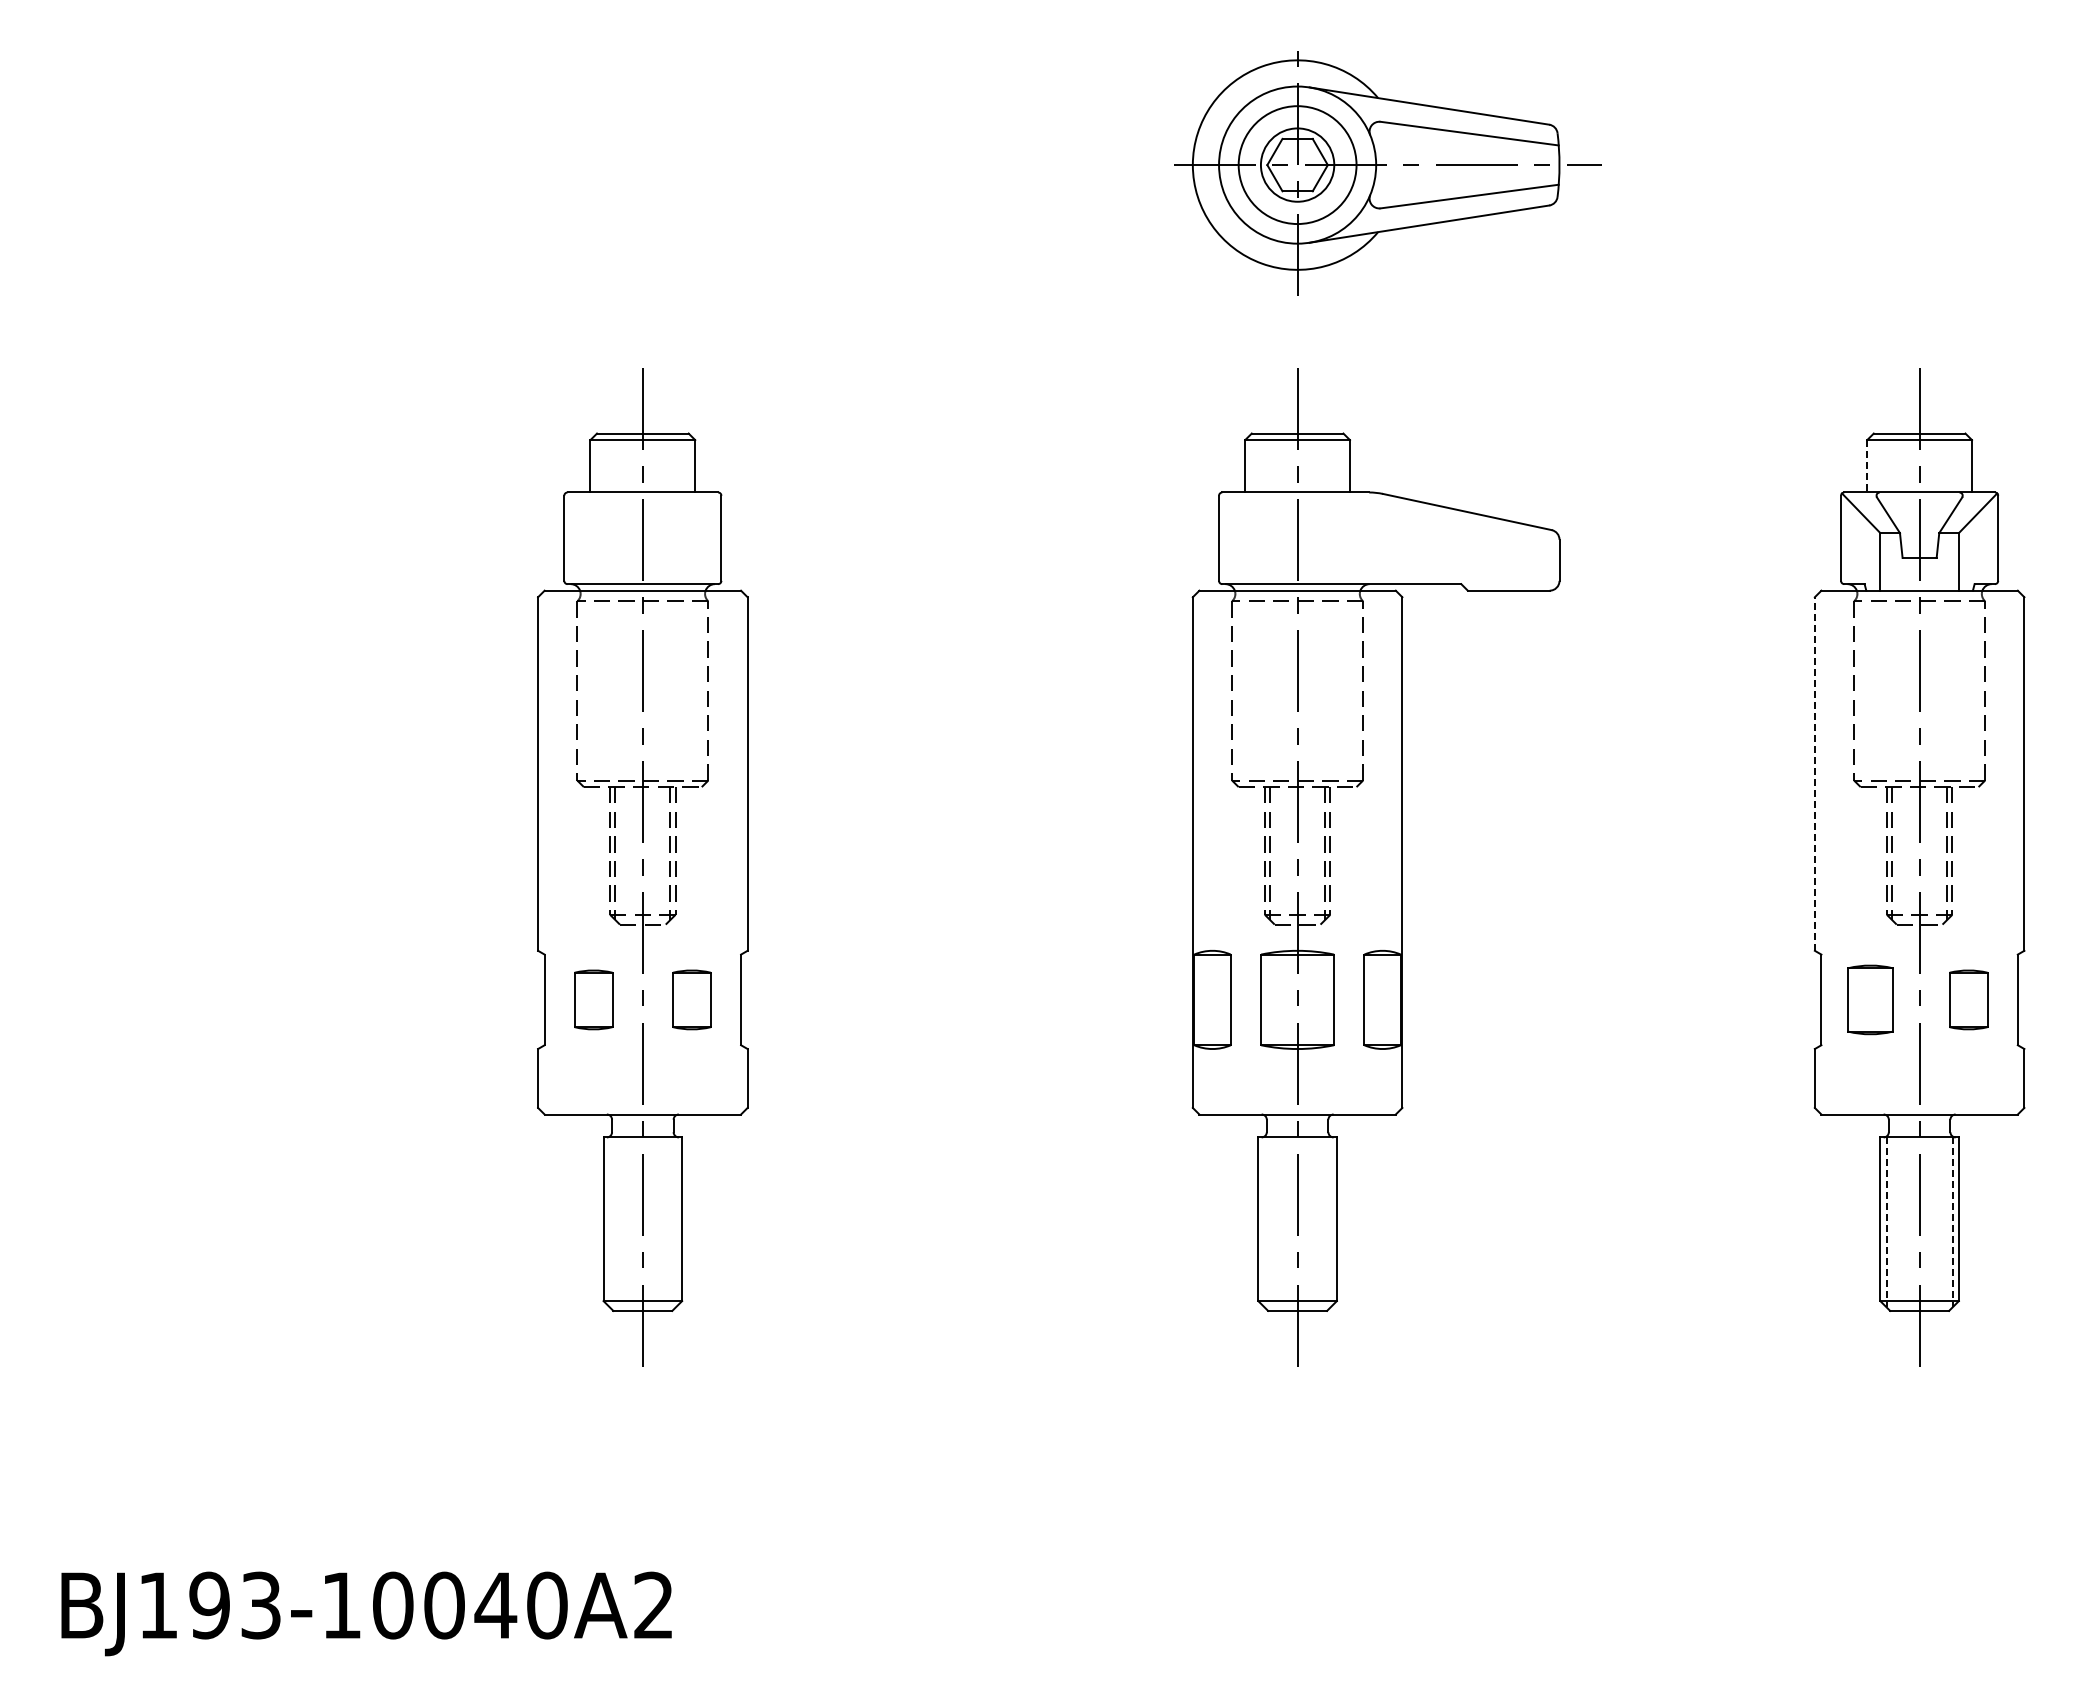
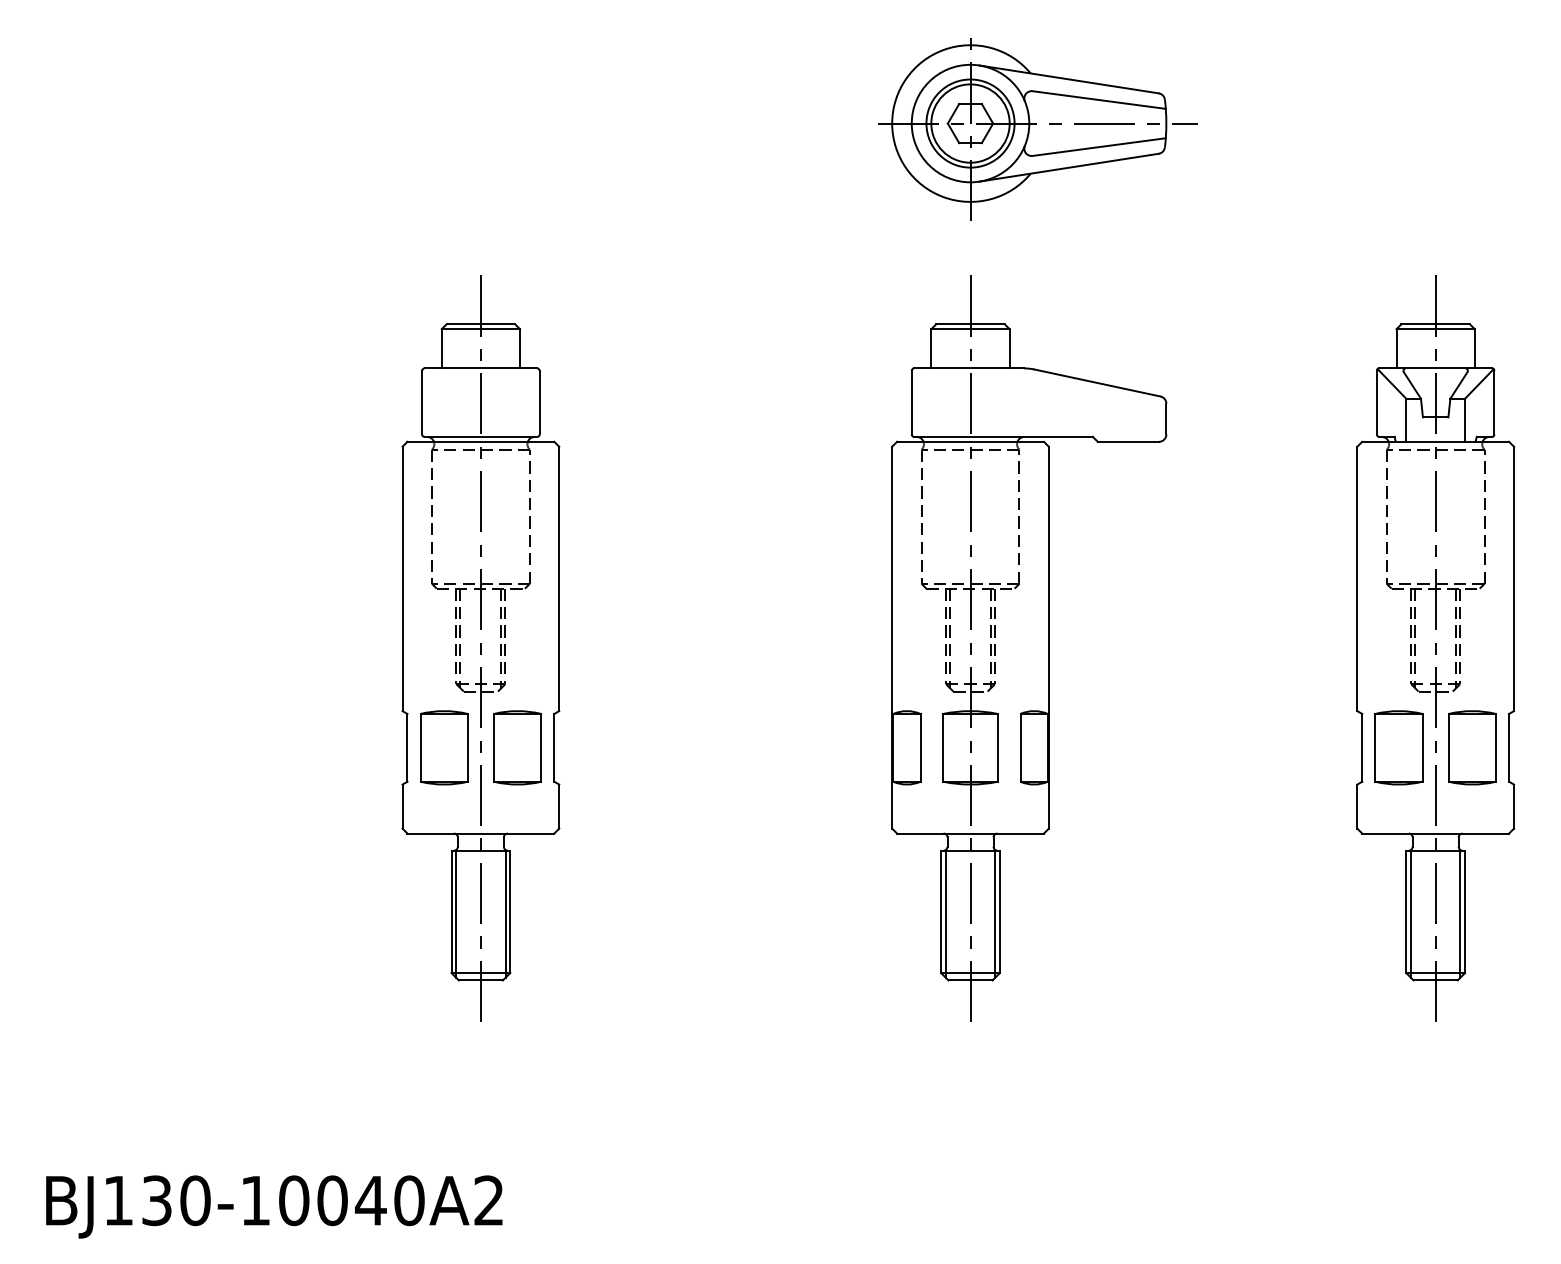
circle: (1297, 164) -> (970, 123), size x1.43
line: (1867, 466) -> (1396, 348), dashed -> solid
line: (1814, 774) -> (1357, 579), dashed -> solid
part: (593, 999) -> (443, 747), size x1.67
part: (691, 999) -> (517, 747), size x1.67
part: (1870, 999) -> (1398, 747), size x1.43
part: (1968, 999) -> (1472, 747), size x1.67
line: (609, 1222) -> (455, 914), added
line: (675, 1222) -> (505, 914), added
line: (1264, 1222) -> (945, 914), added
line: (1330, 1222) -> (995, 914), added
line: (1886, 1222) -> (1410, 914), dashed -> solid
line: (1952, 1222) -> (1460, 914), dashed -> solid
text: (235, 1605) -> (176, 1200), BJ193-10040A2 -> BJ130-10040A2

